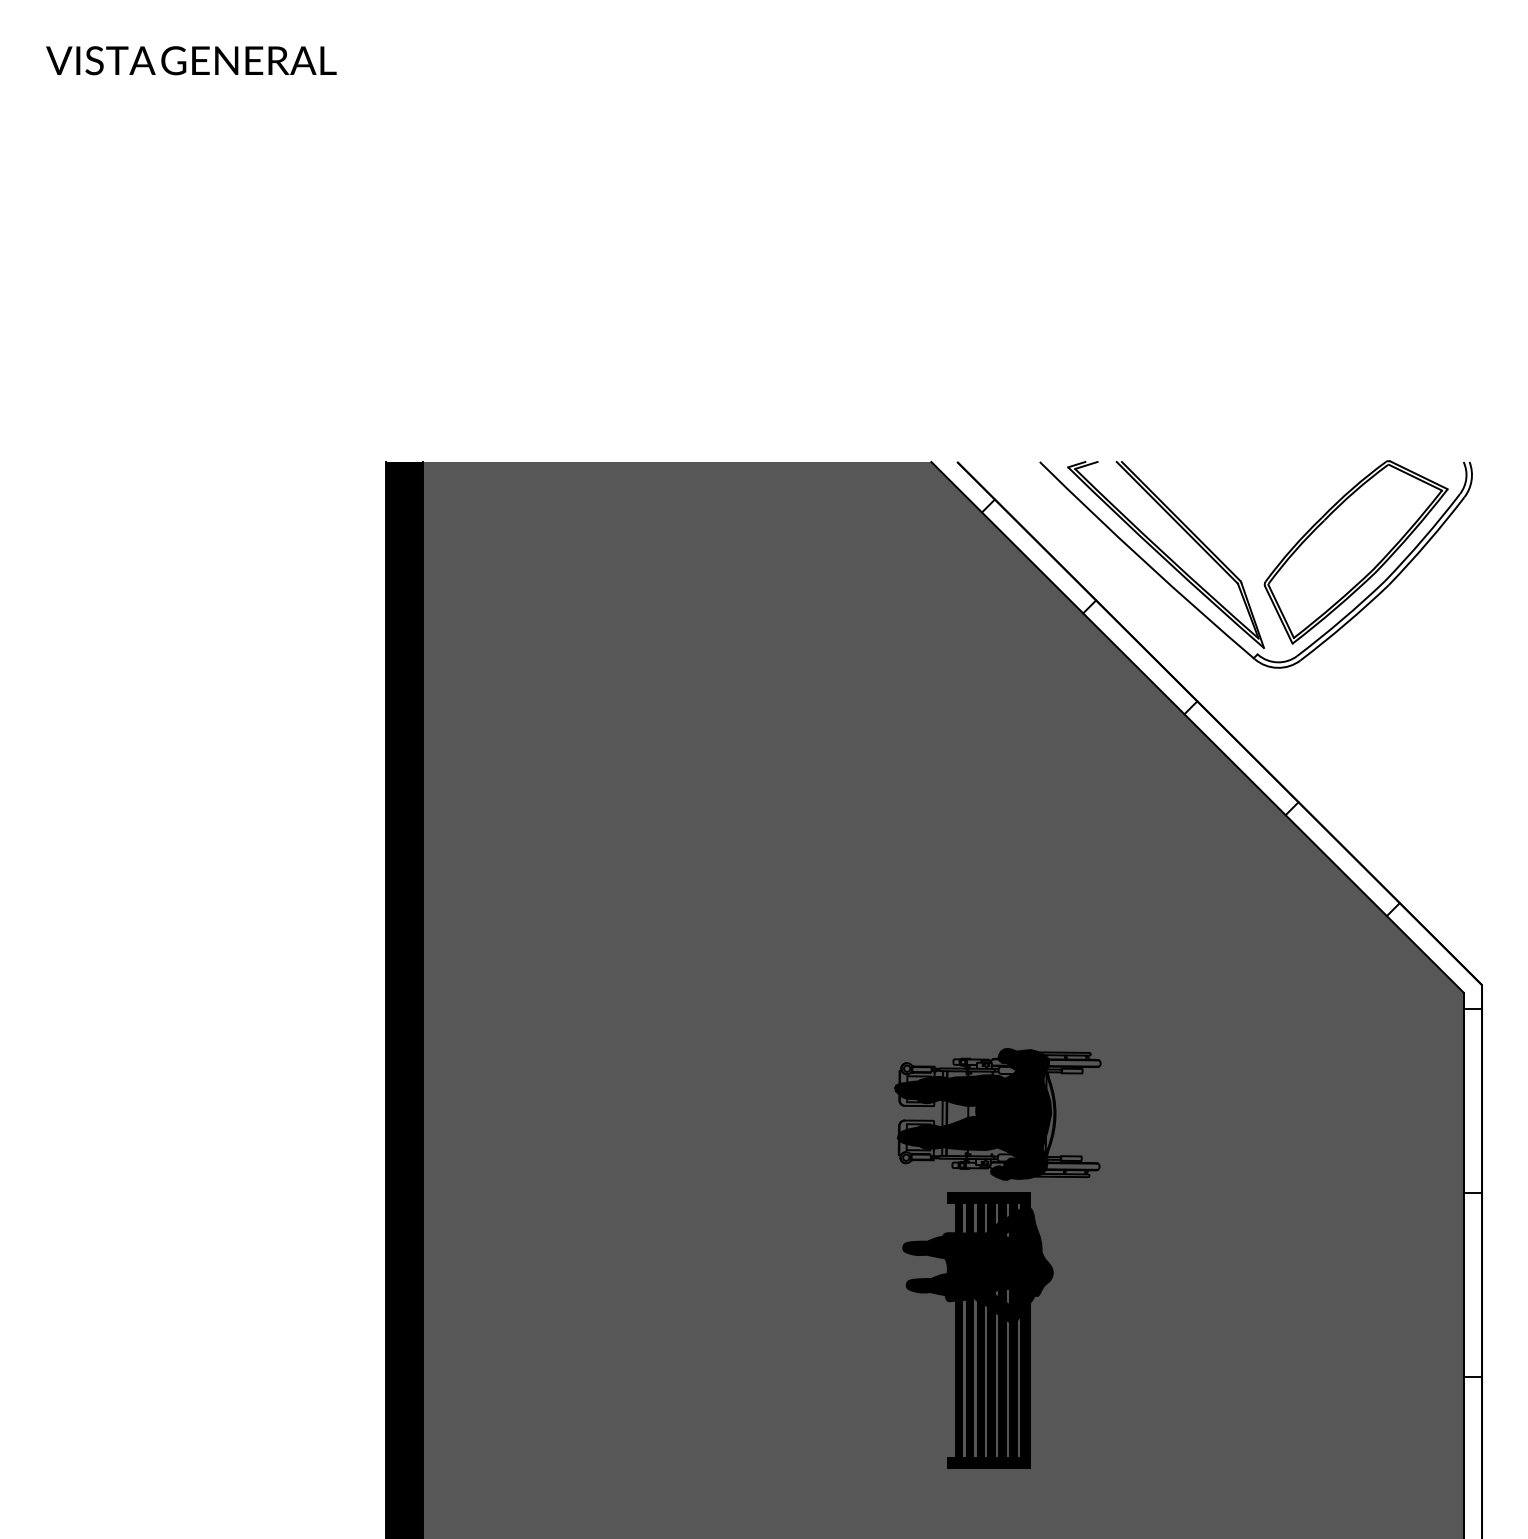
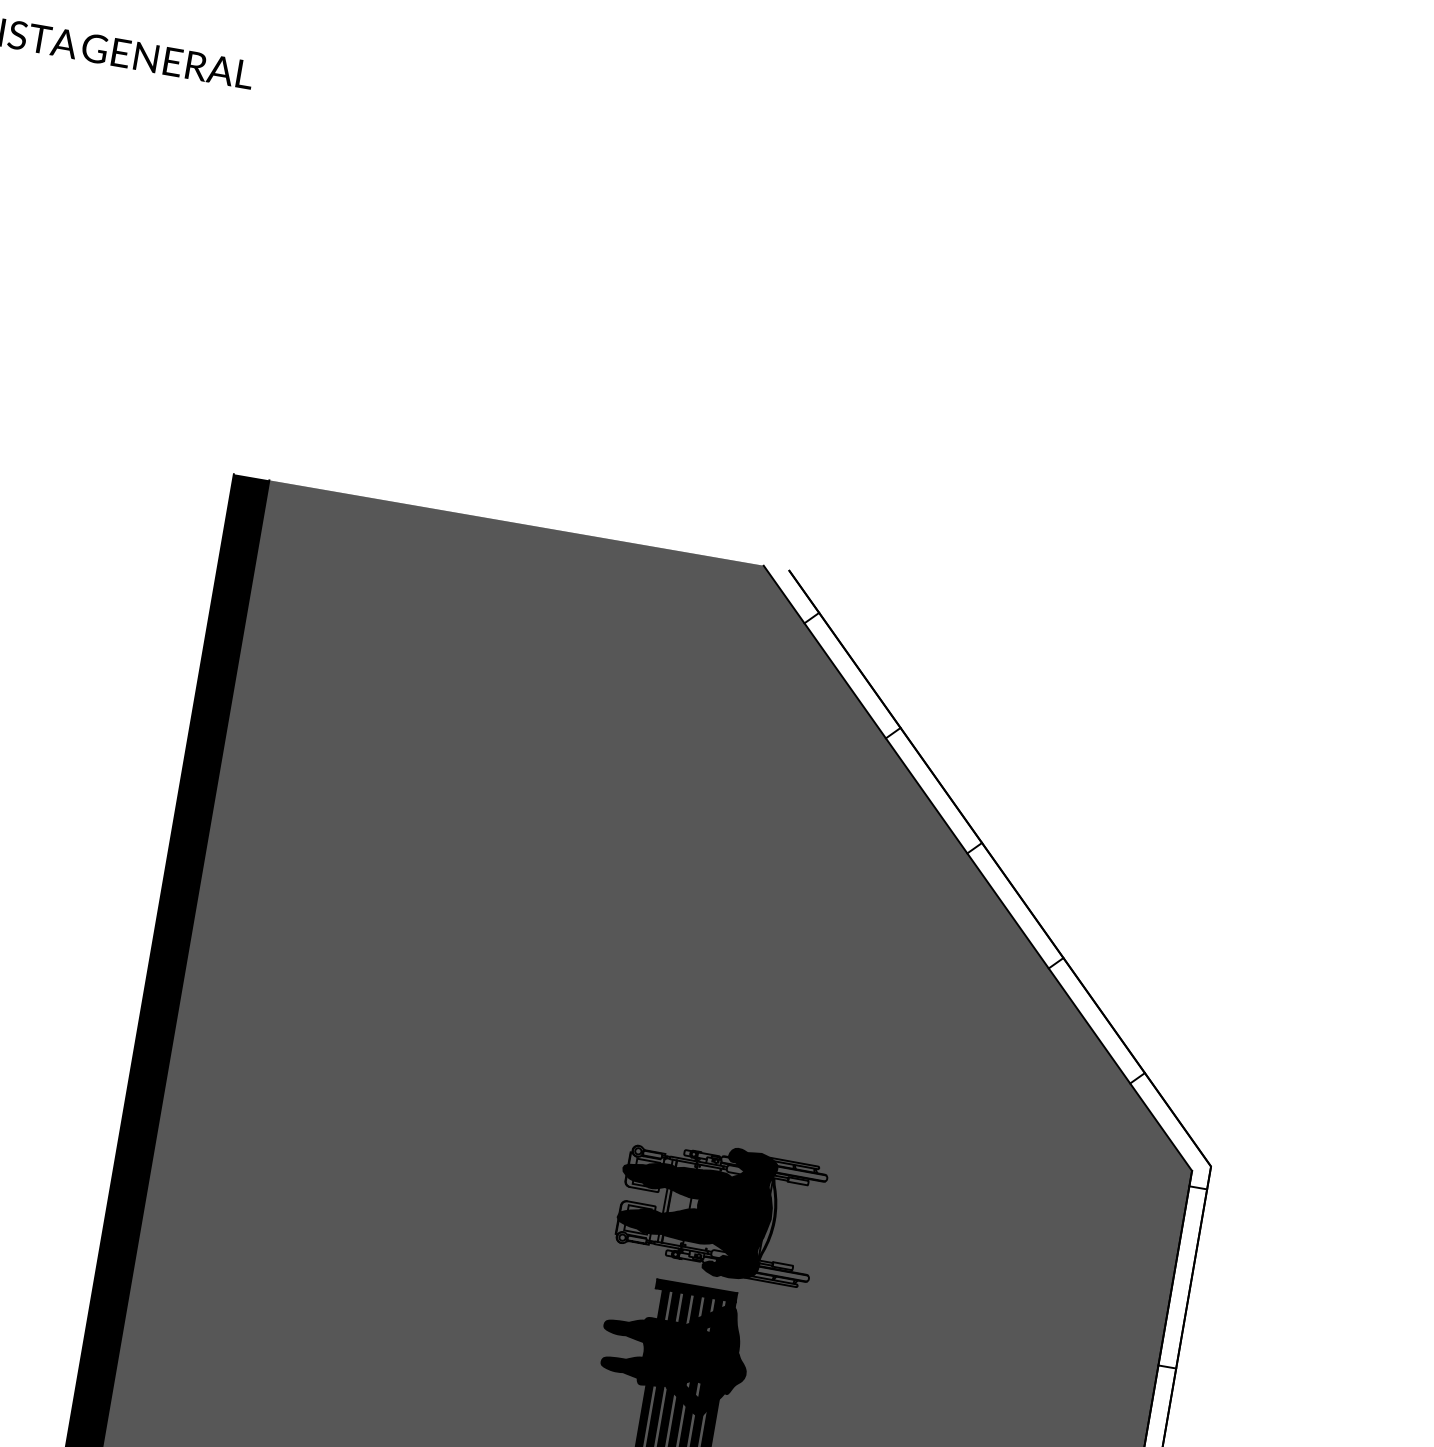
part: (1269, 574) -> (1073, 731), removed

